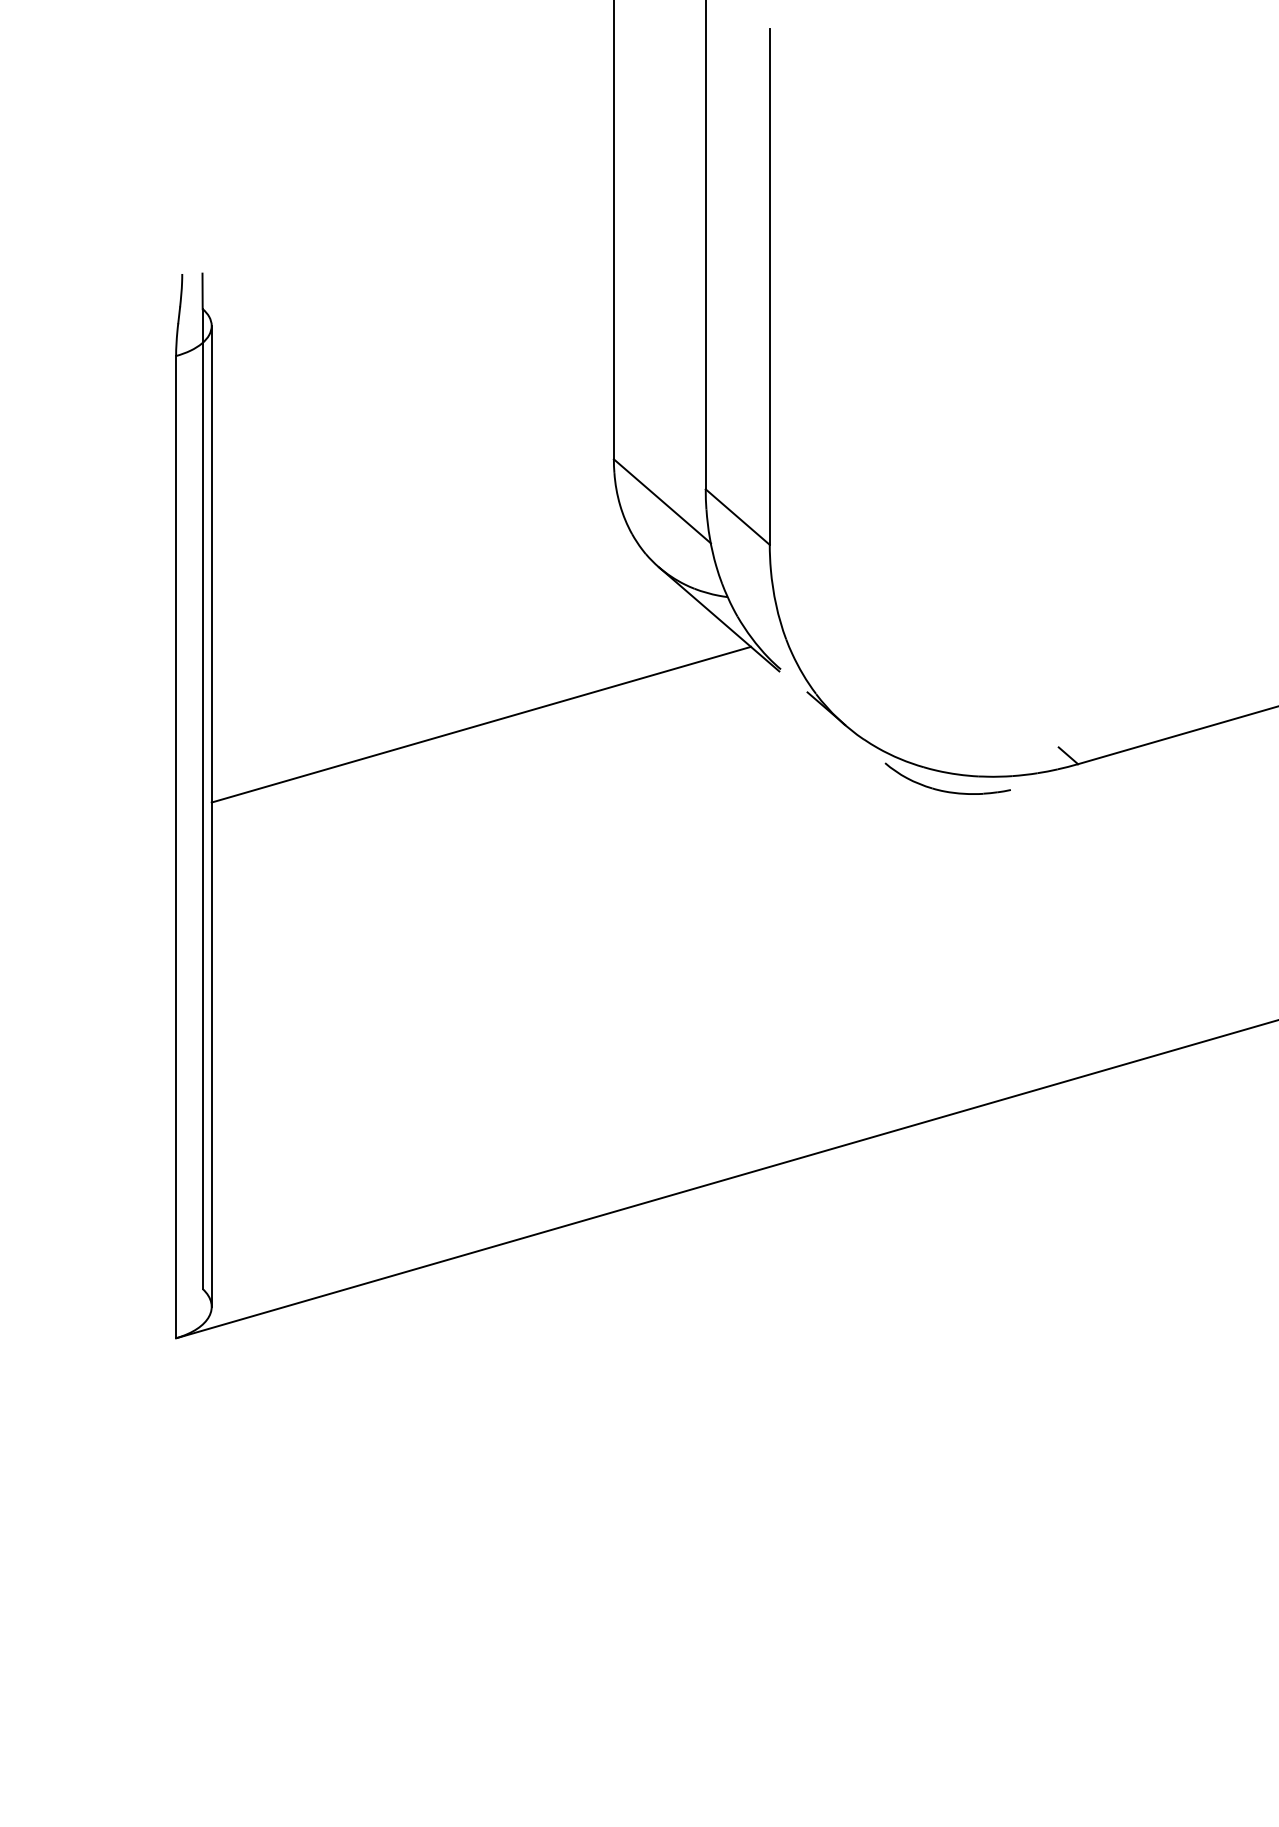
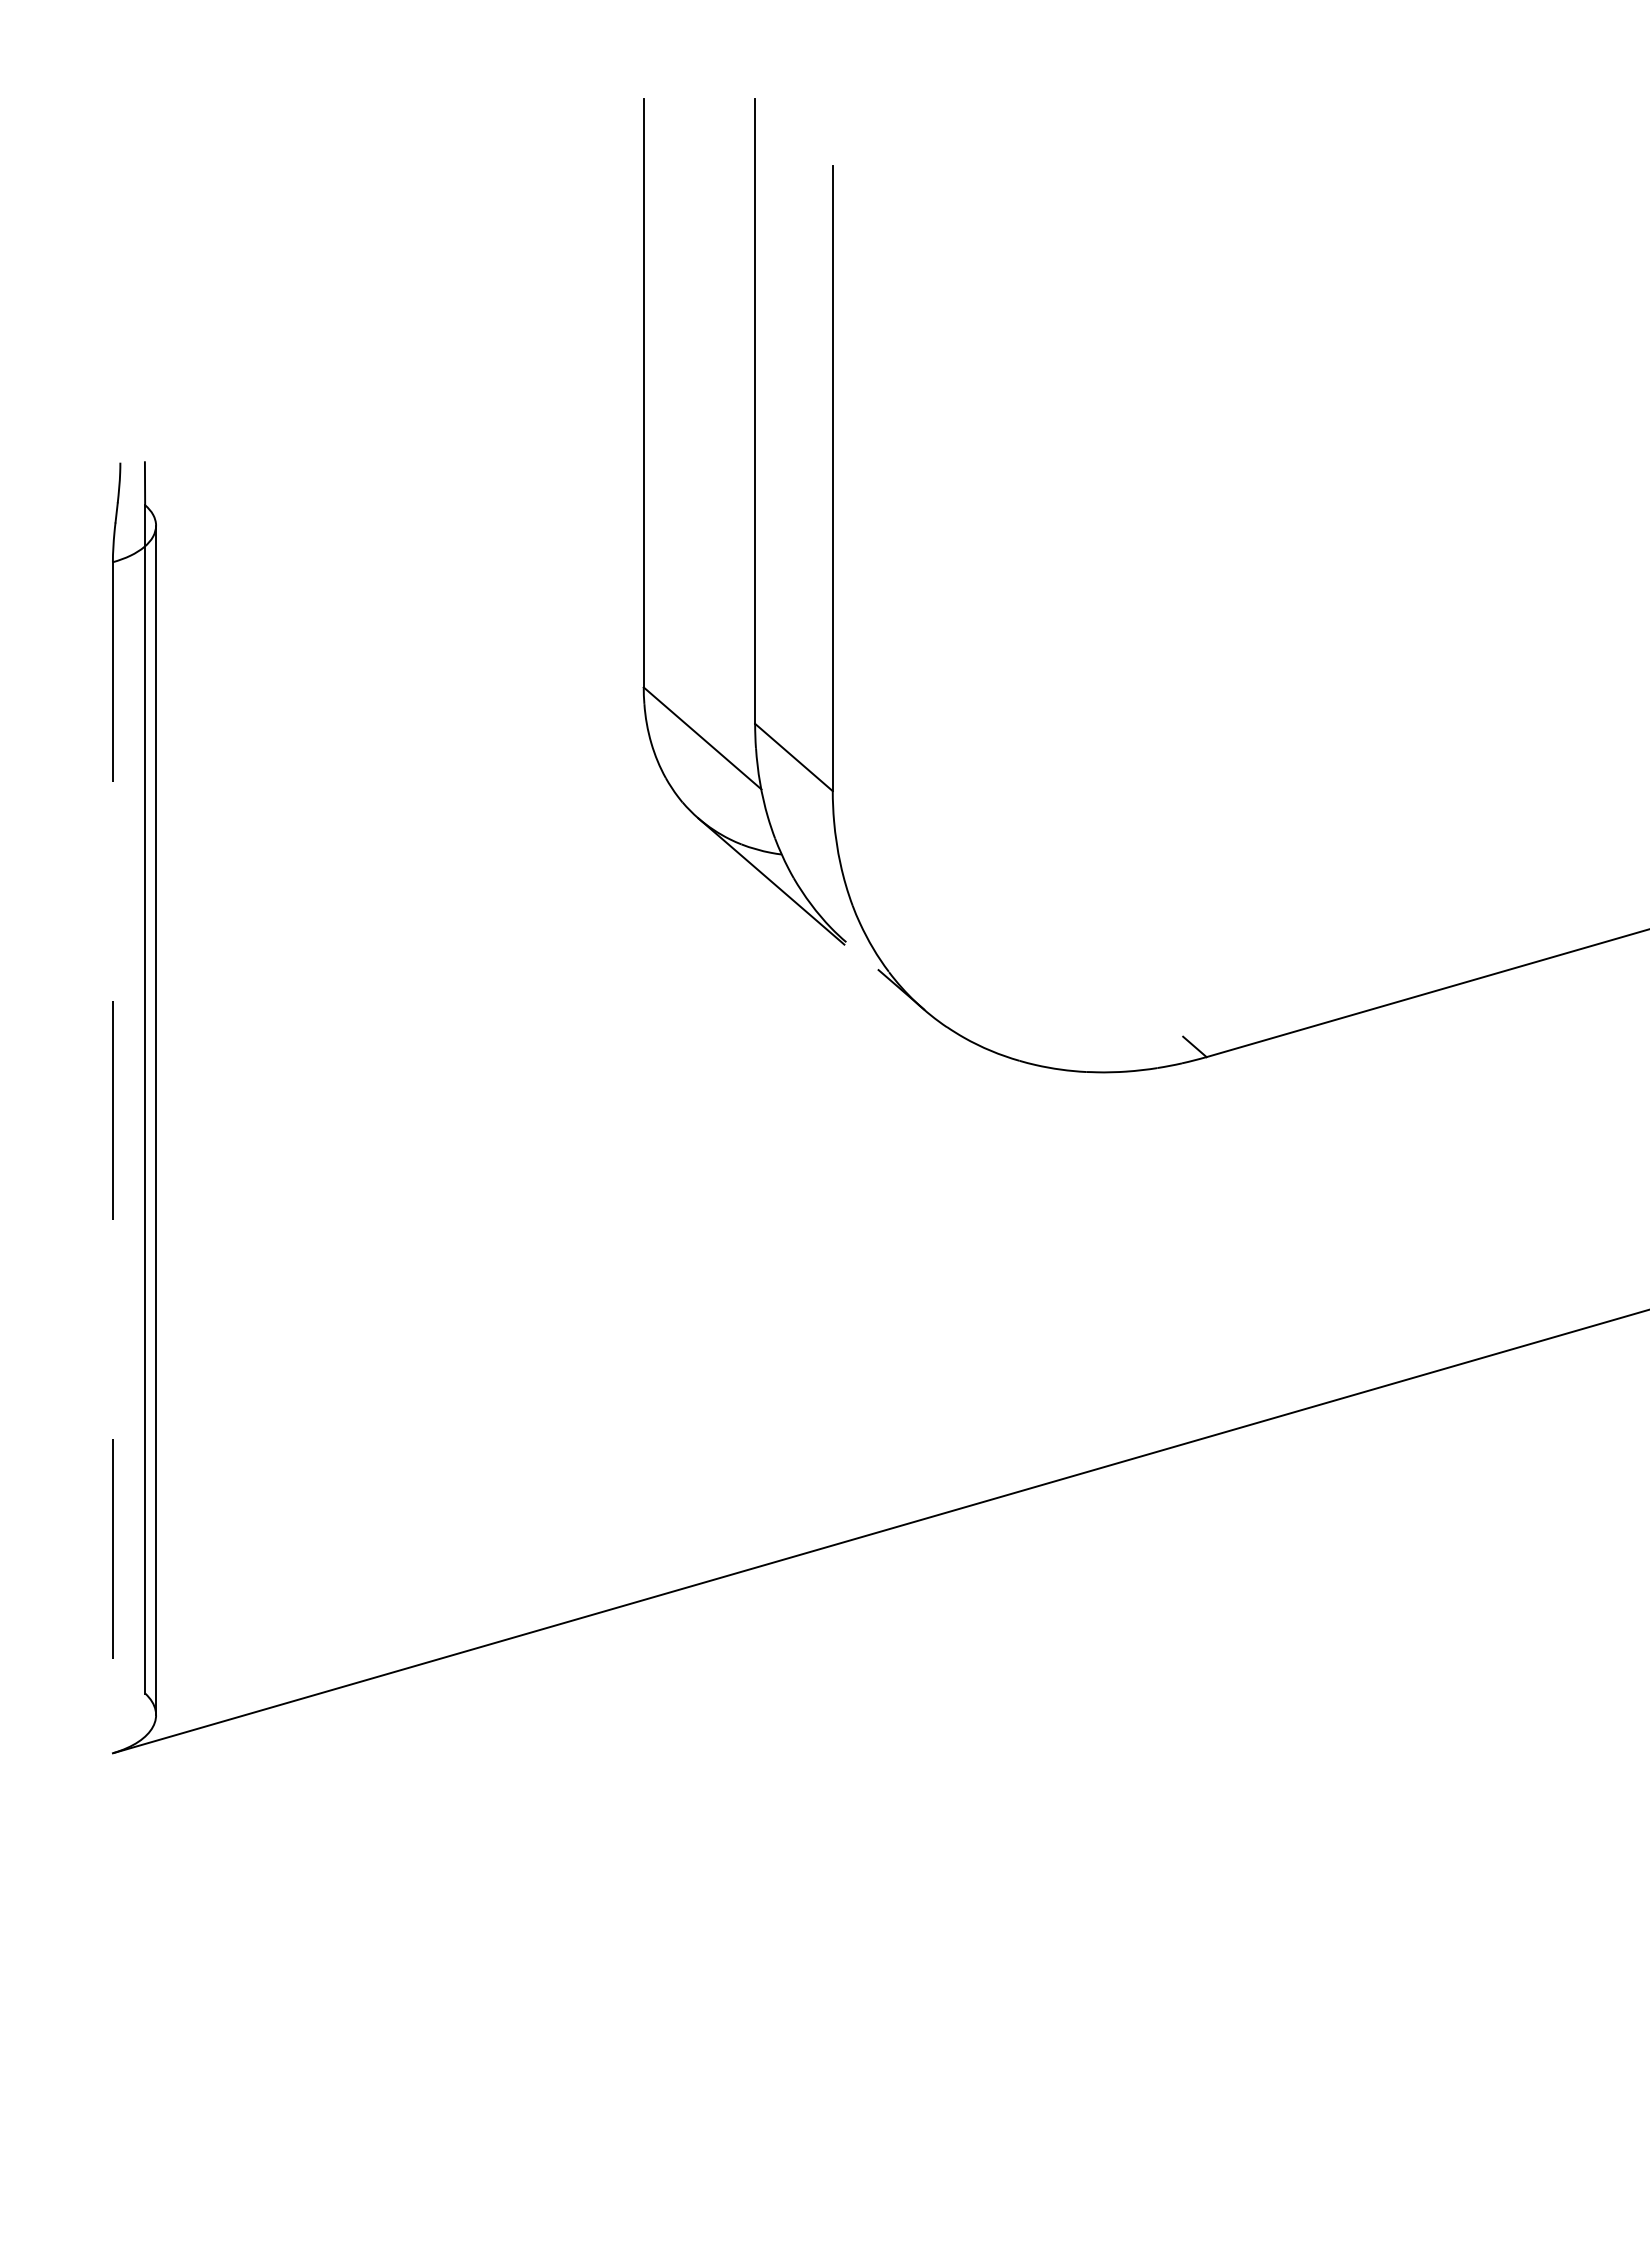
line: (481, 724) -> (483, 1008), removed
part: (947, 790) -> (1048, 1089), removed
line: (175, 846) -> (112, 1157), solid -> dashed

